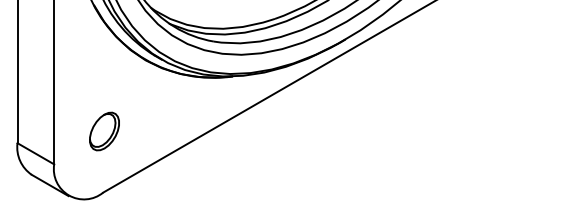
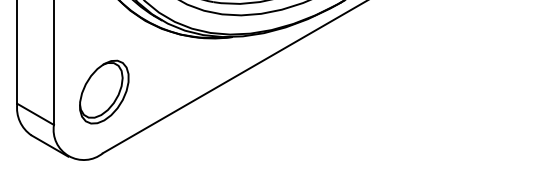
part: (104, 131) -> (104, 92), size x1.67

